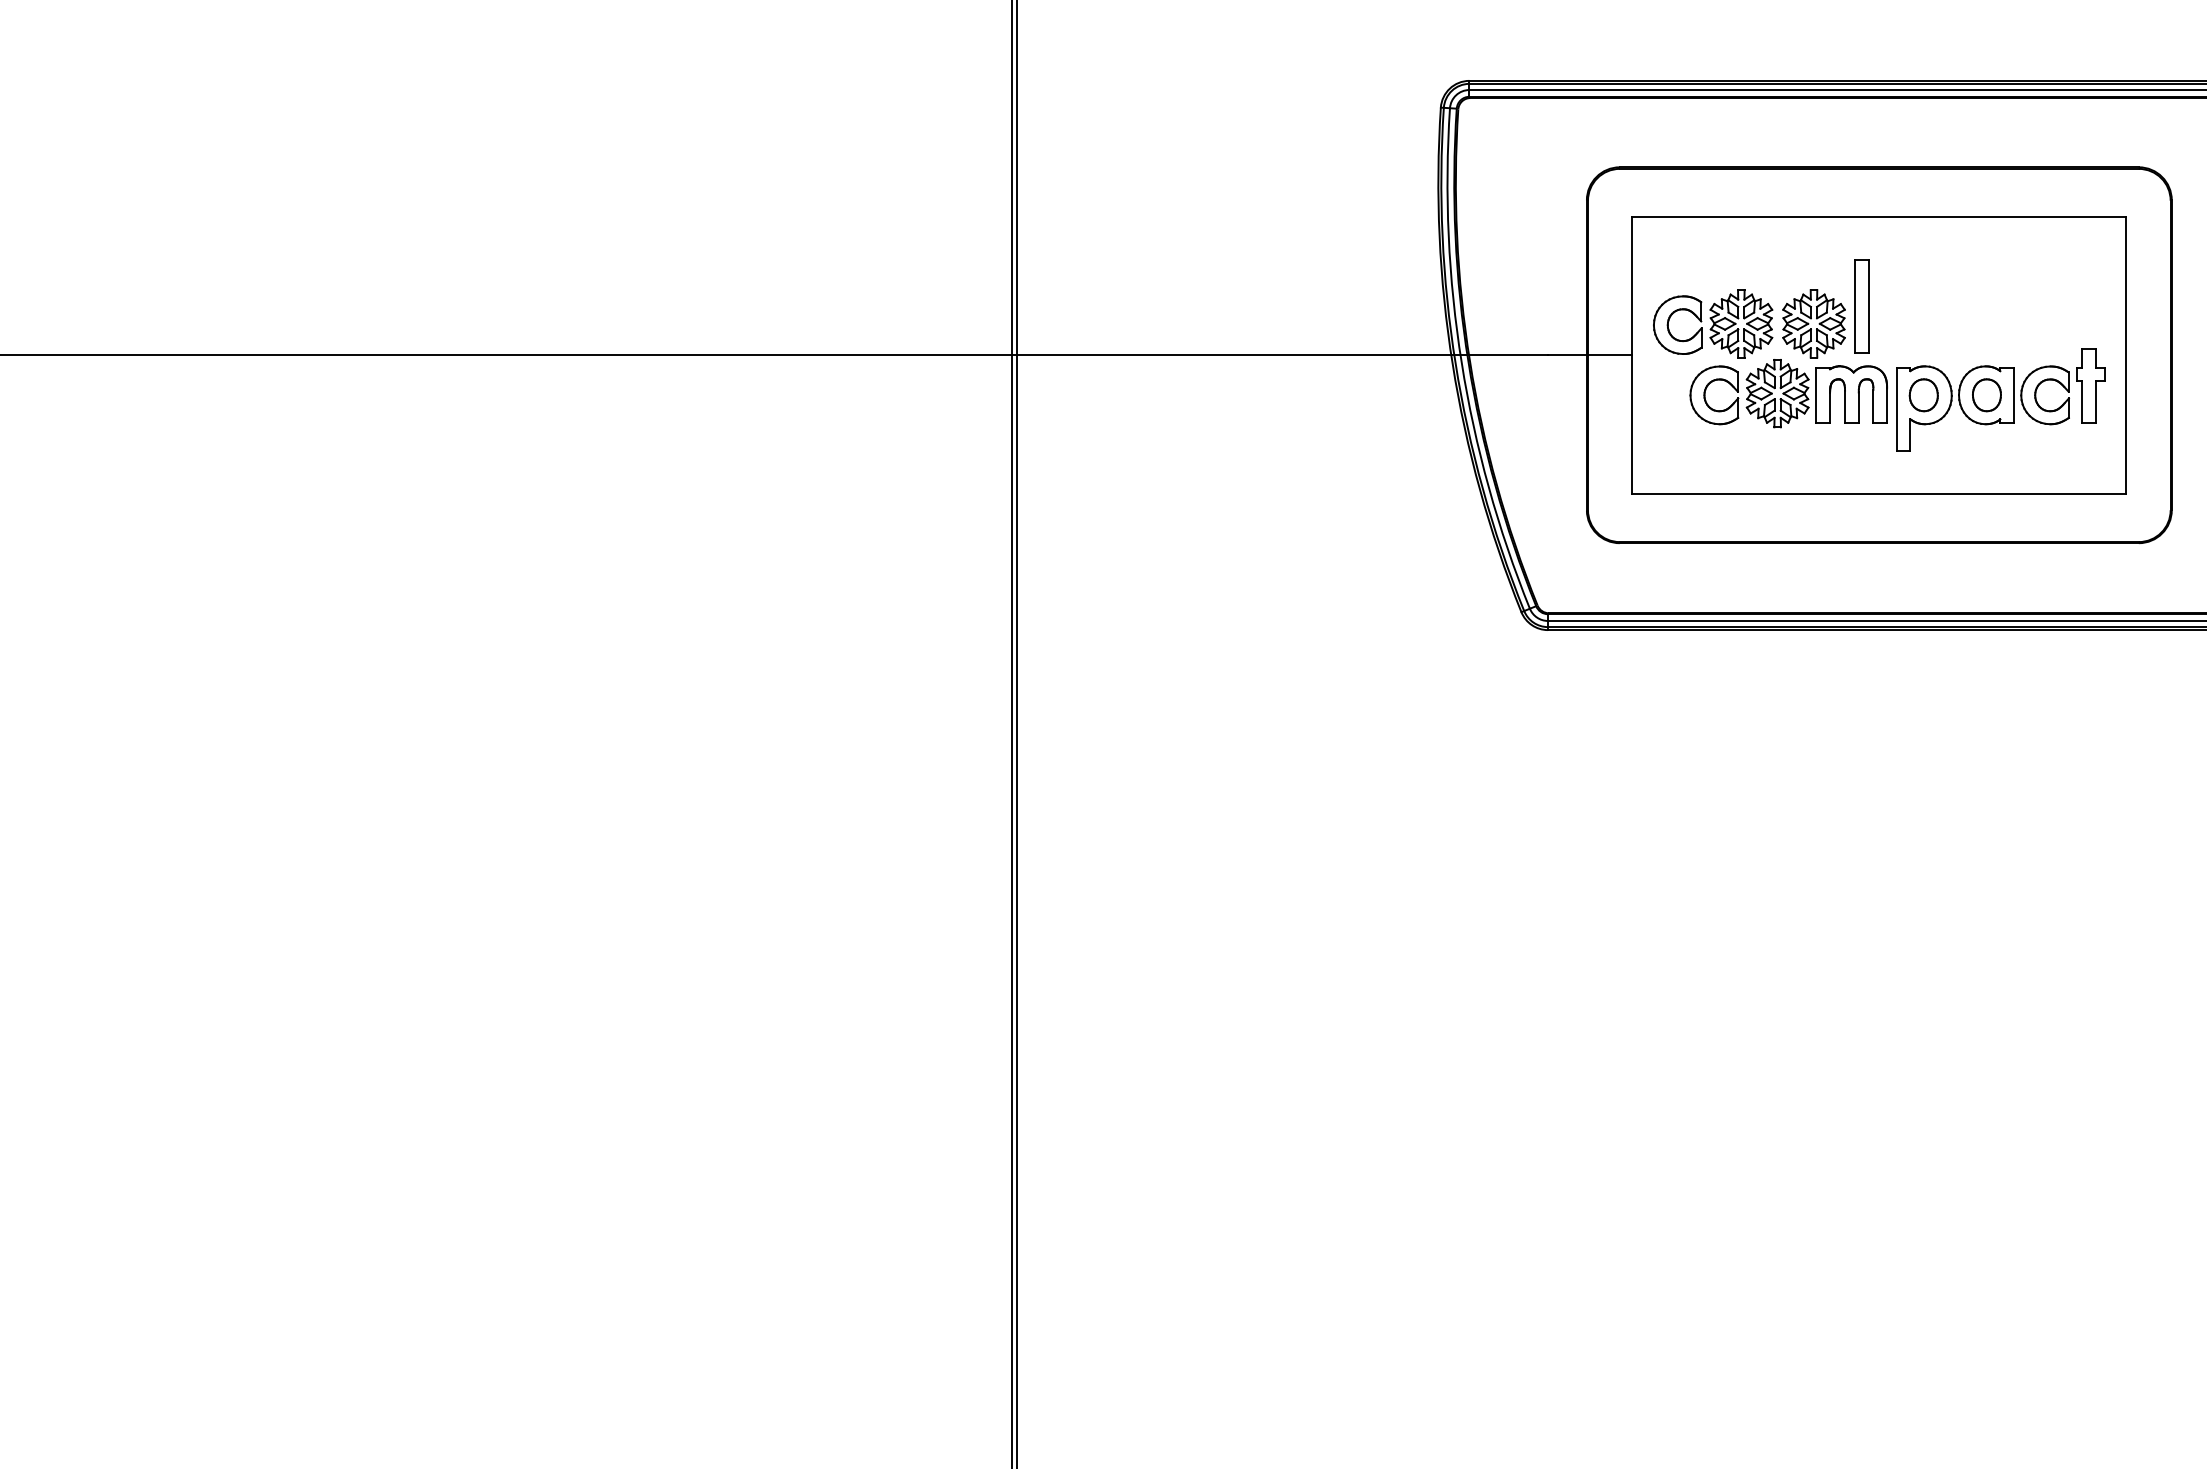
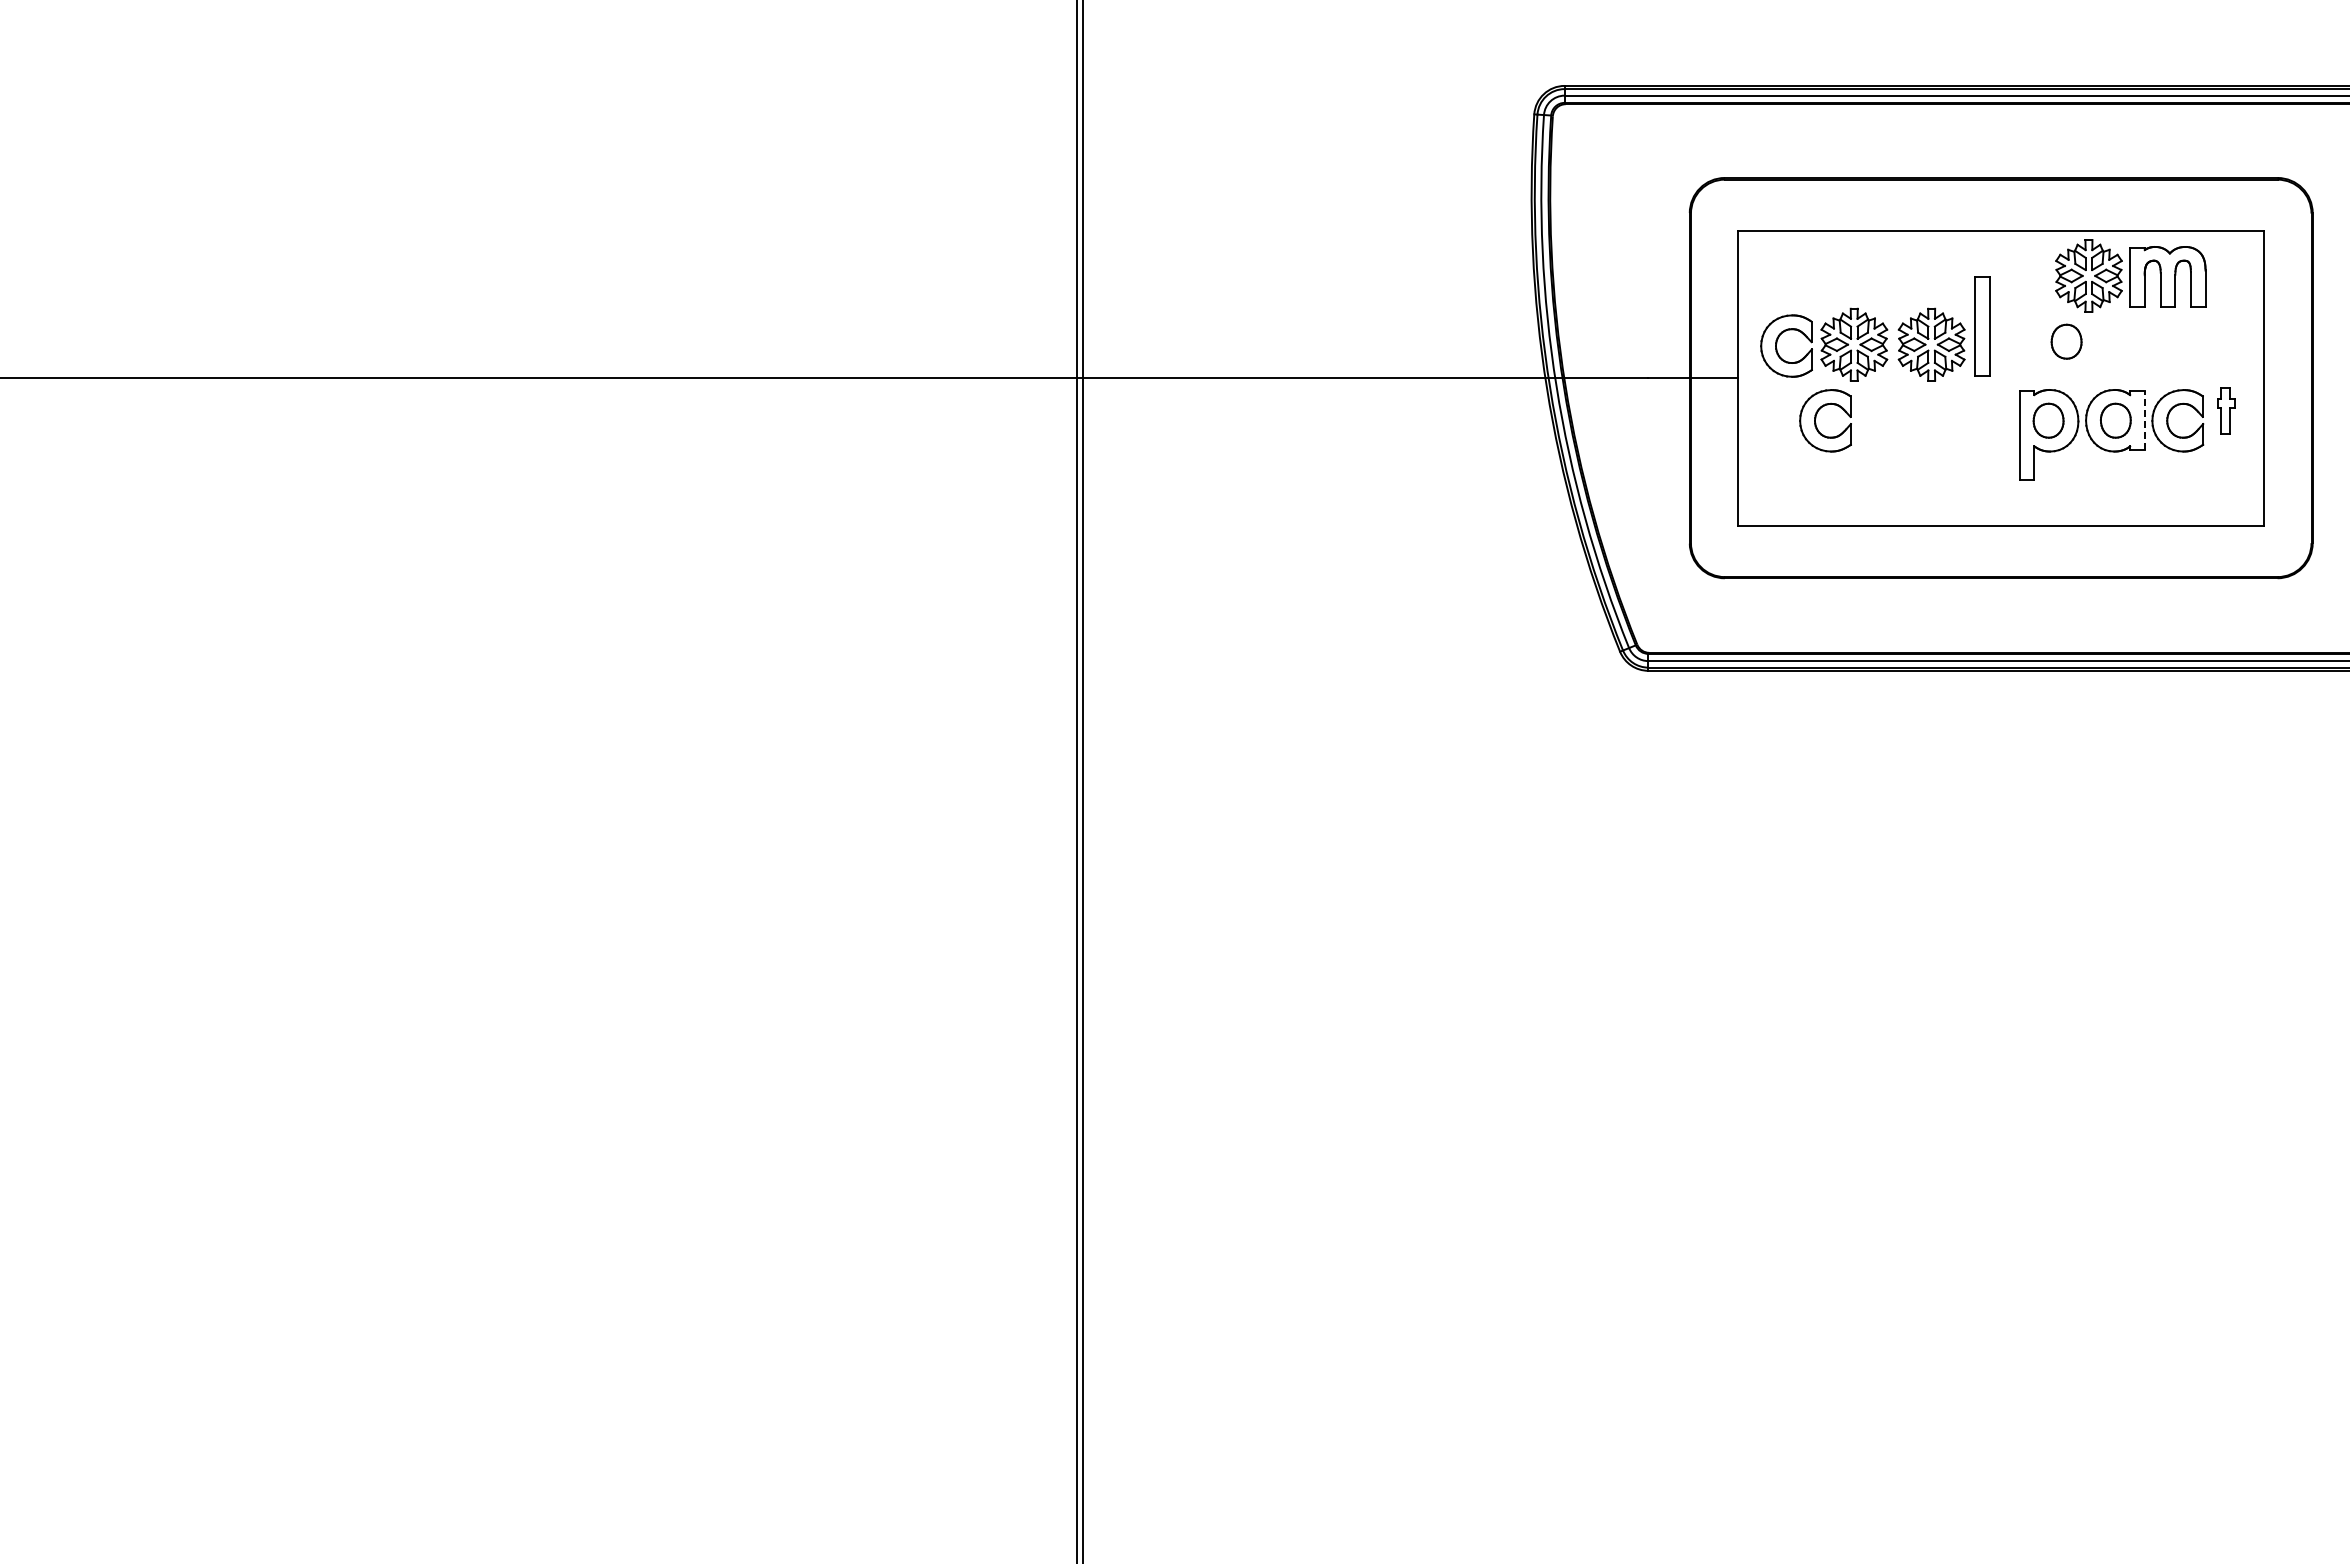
part: (1940, 320) -> (2066, 341), added
part: (2090, 385) -> (2226, 410), size x0.6
part: (1816, 393) -> (2130, 275), moved
line: (2013, 395) -> (2144, 420), solid -> dashed

